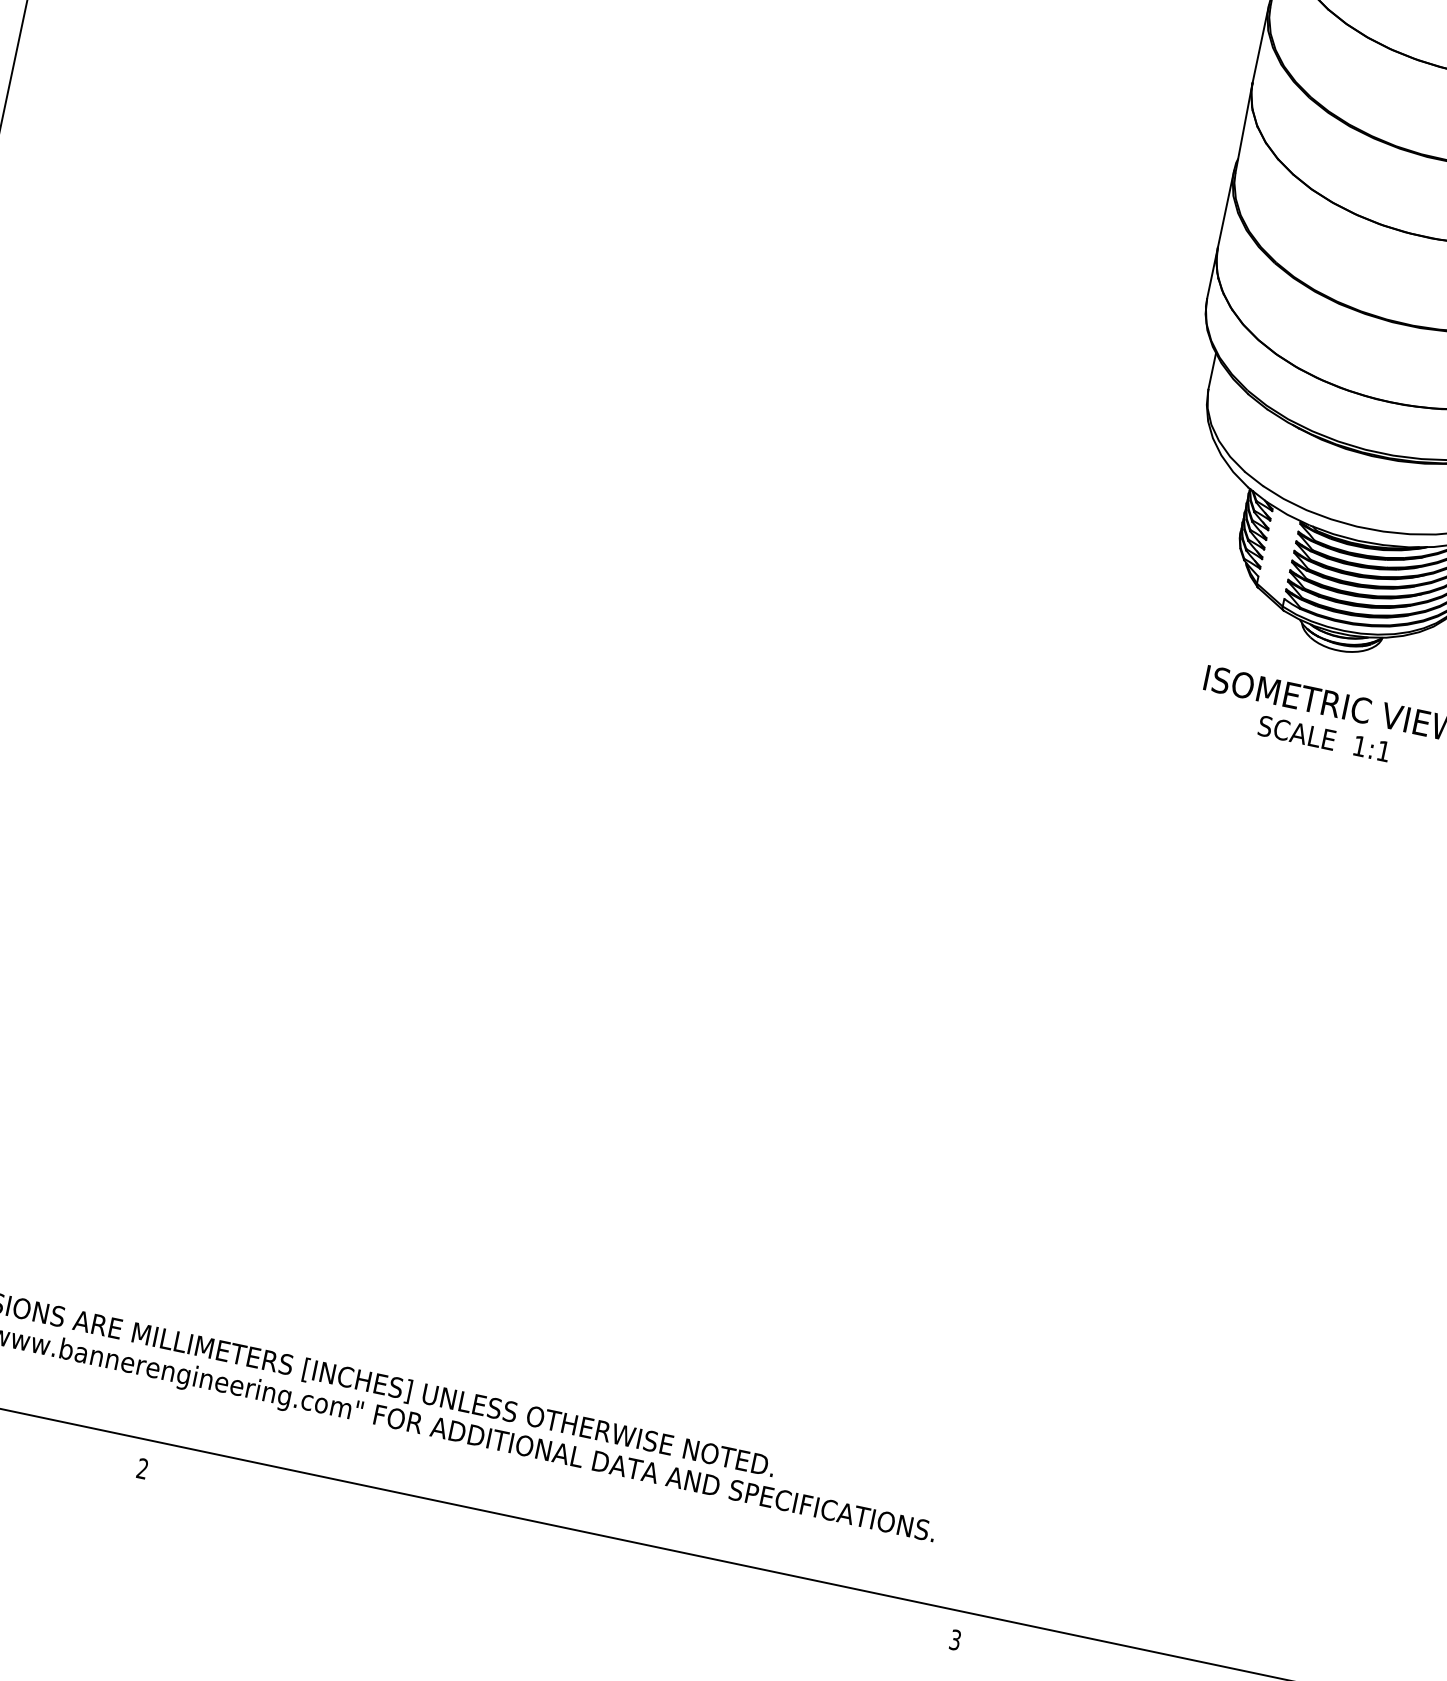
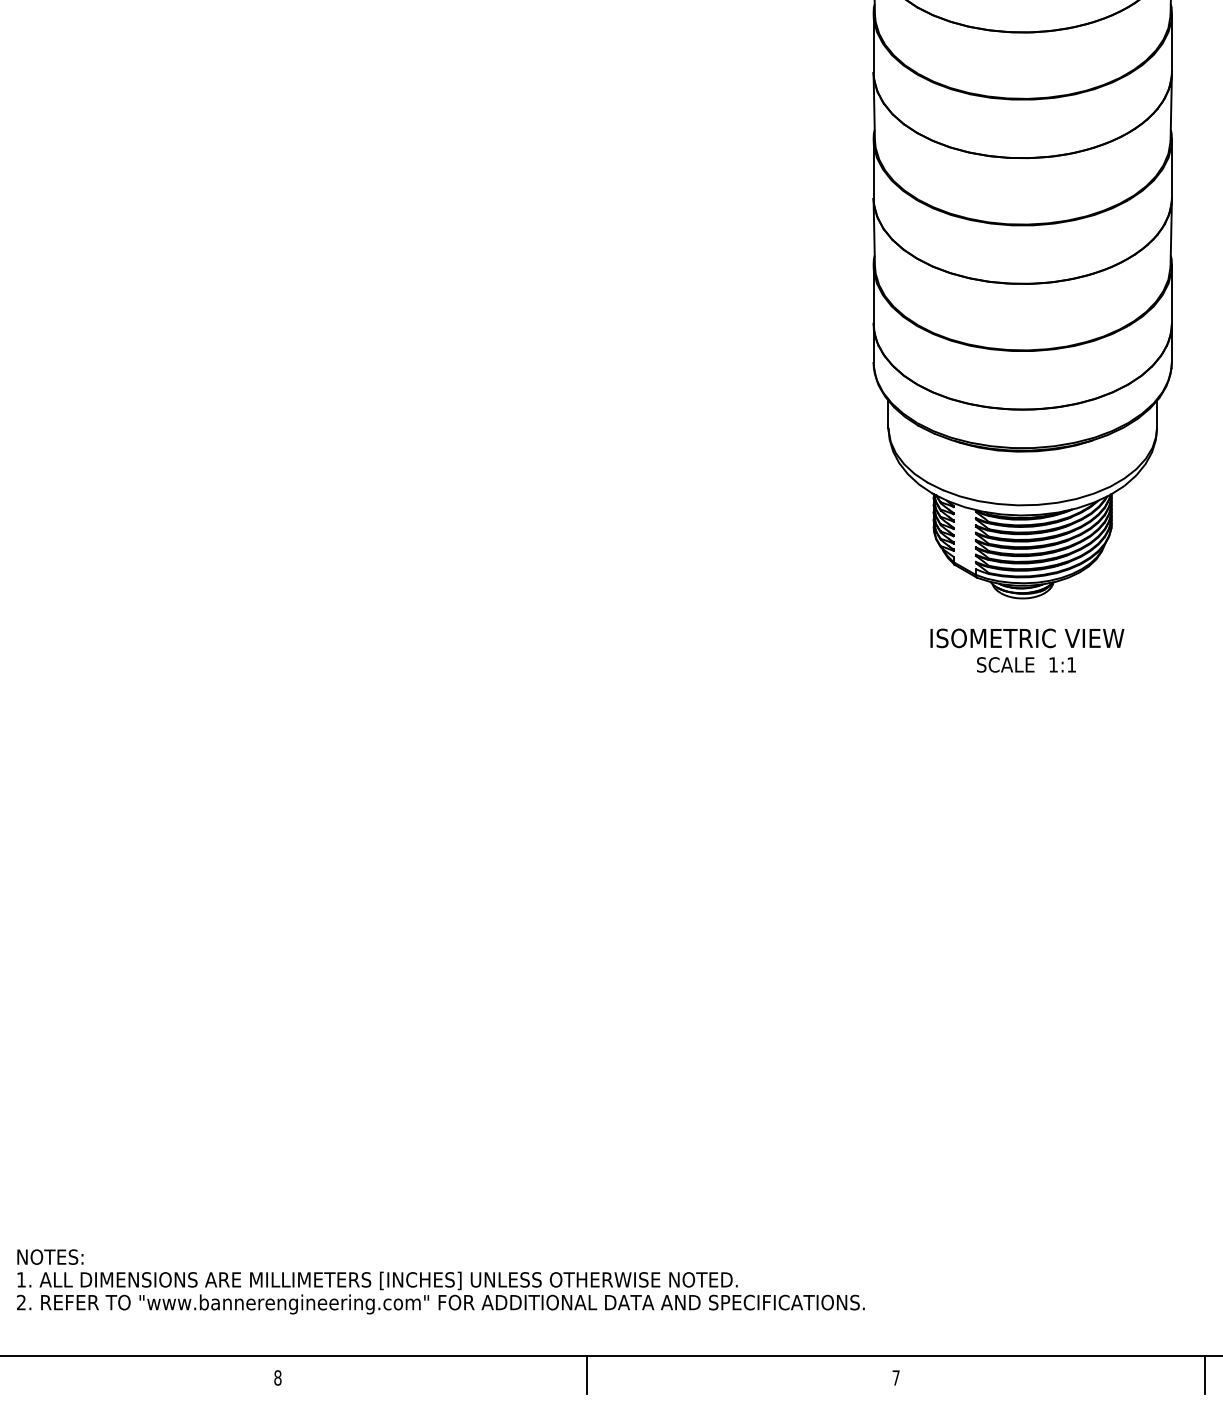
text: (142, 1468) -> (277, 1377), 2 -> 8
line: (549, 1549) -> (586, 1374), added
text: (954, 1639) -> (895, 1377), 3 -> 7

